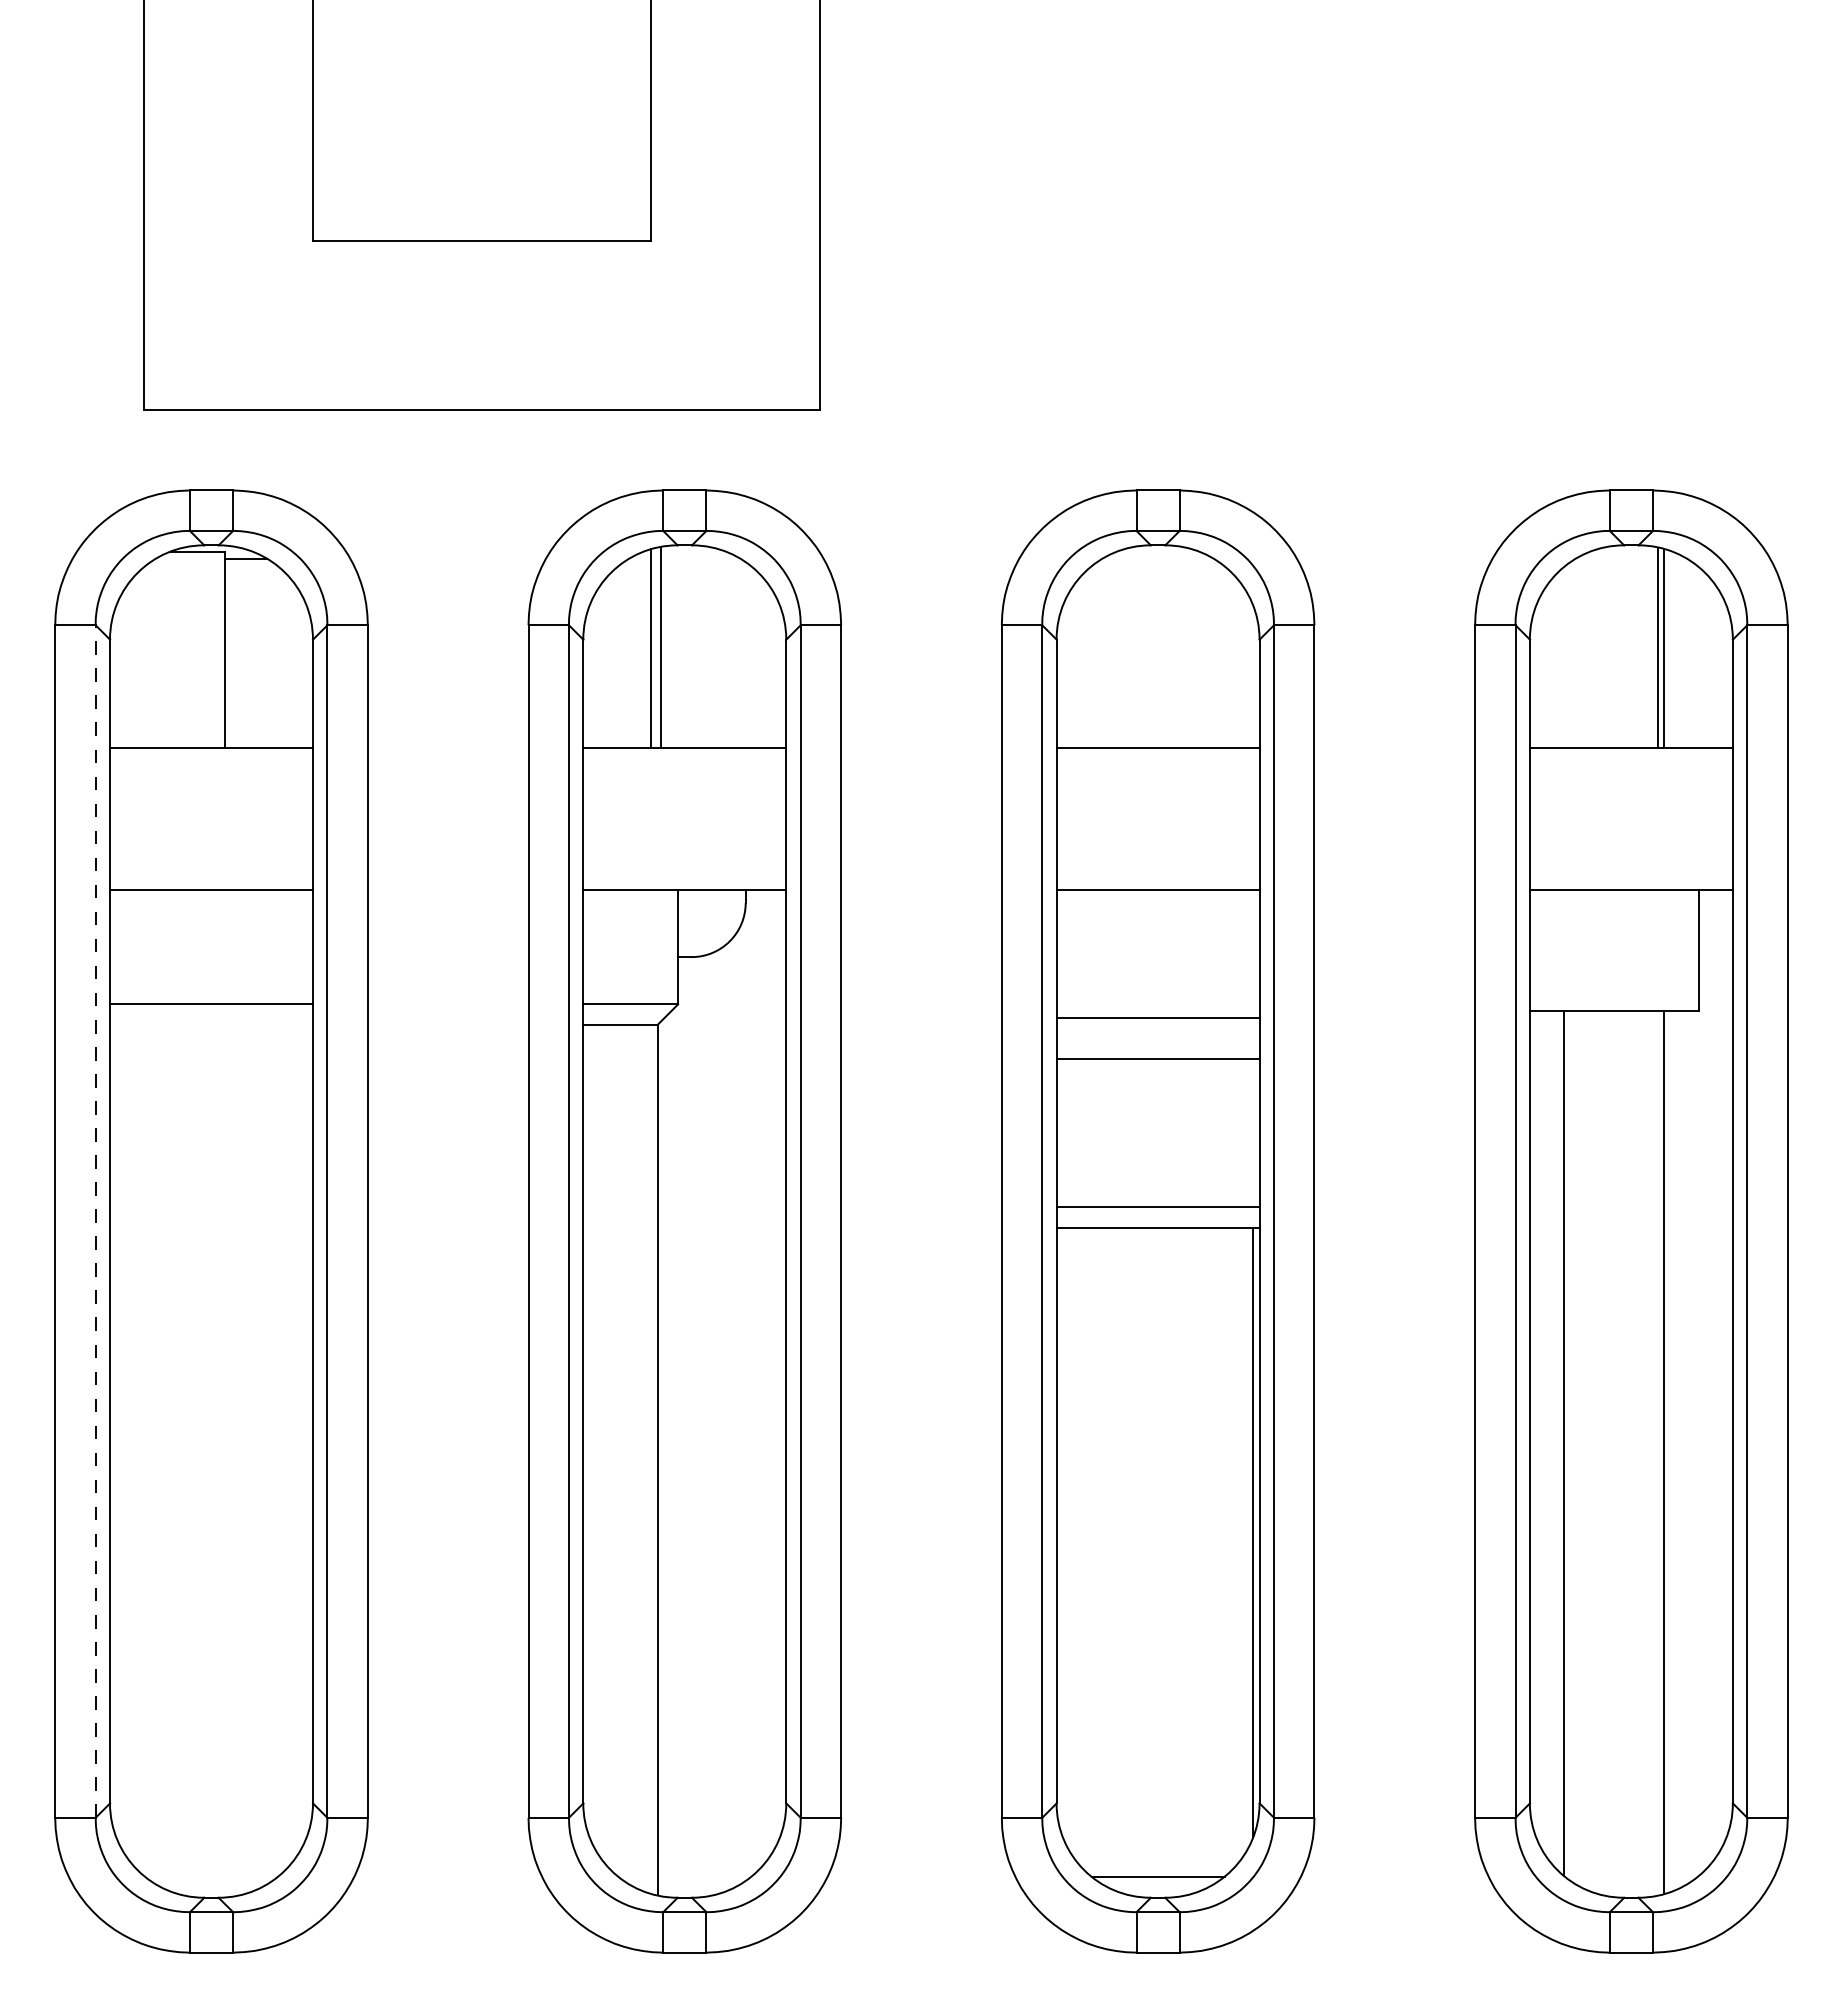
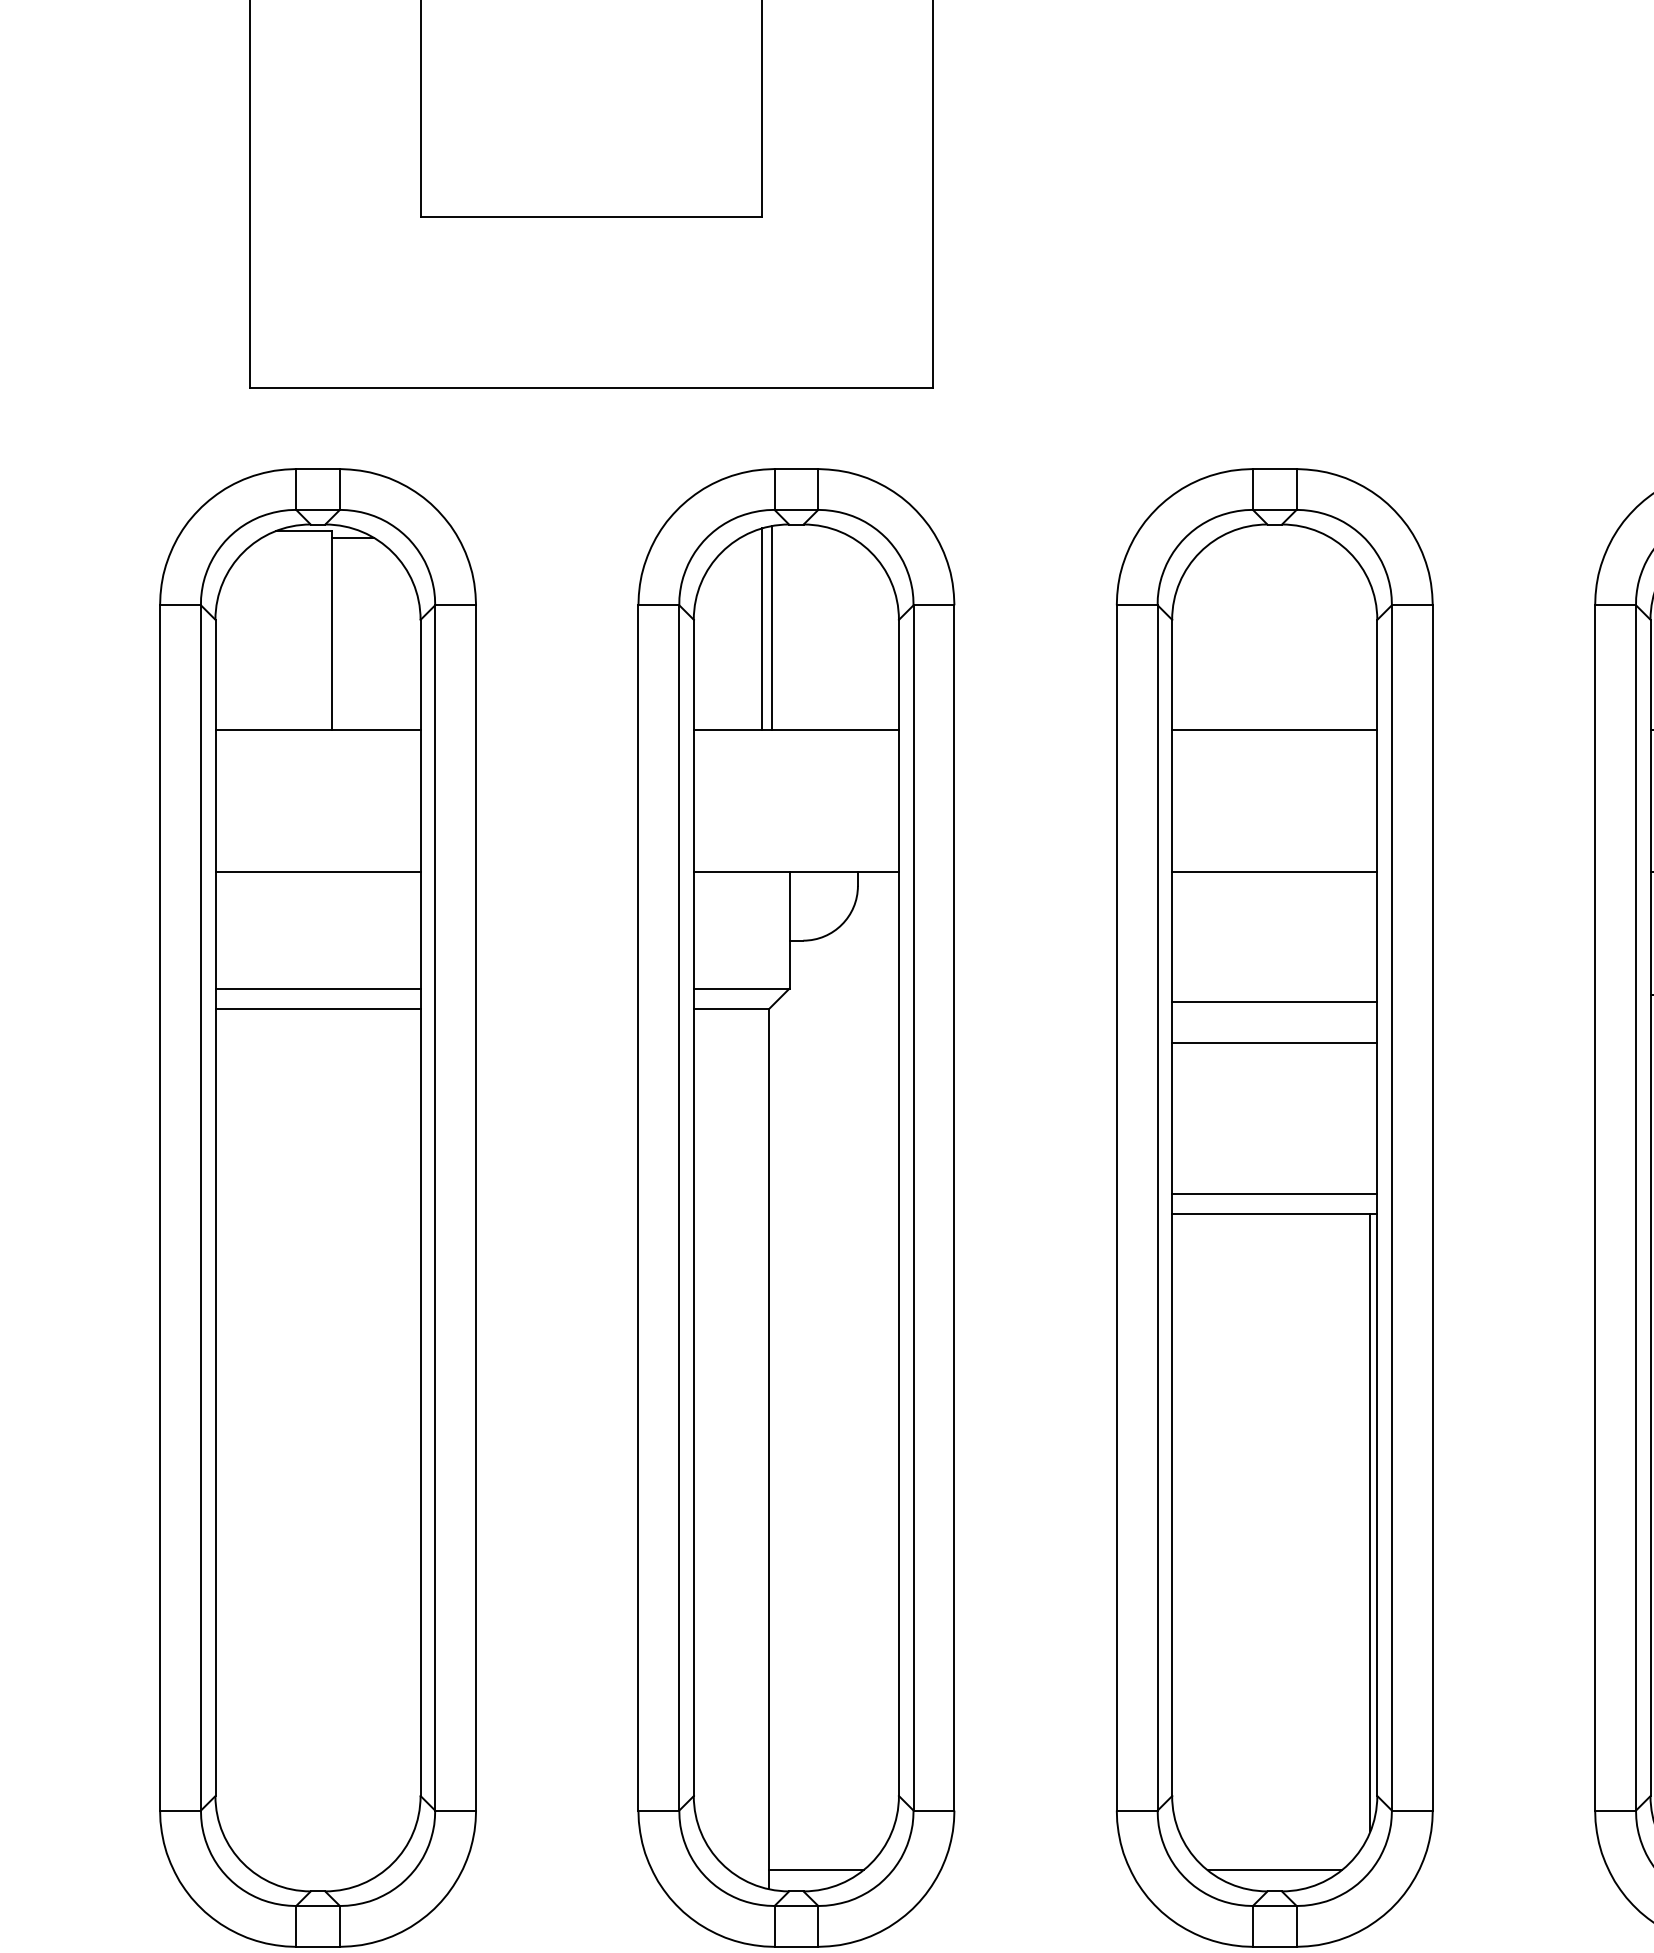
line: (211, 1024) -> (318, 1008), added
line: (95, 1221) -> (200, 1207), dashed -> solid
line: (704, 1876) -> (816, 1869), added

